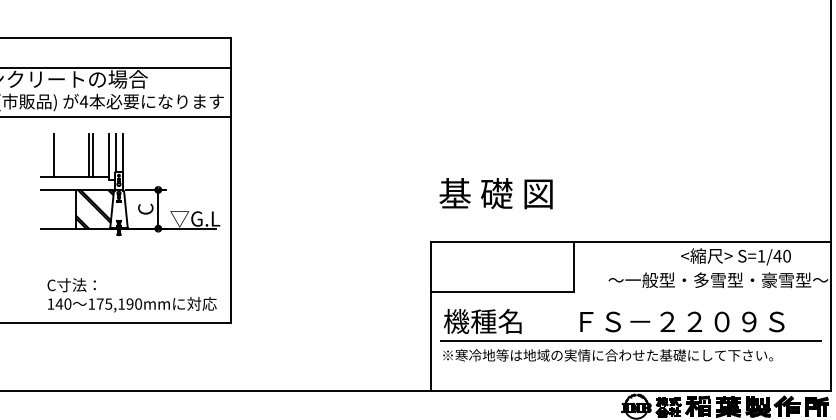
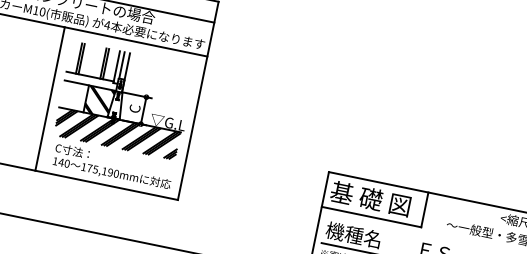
line: (58, 155) -> (81, 58), added
text: (495, 193) -> (370, 198), moved
line: (25, 219) -> (49, 98), added
hatch: (127, 248) -> (116, 133), added

